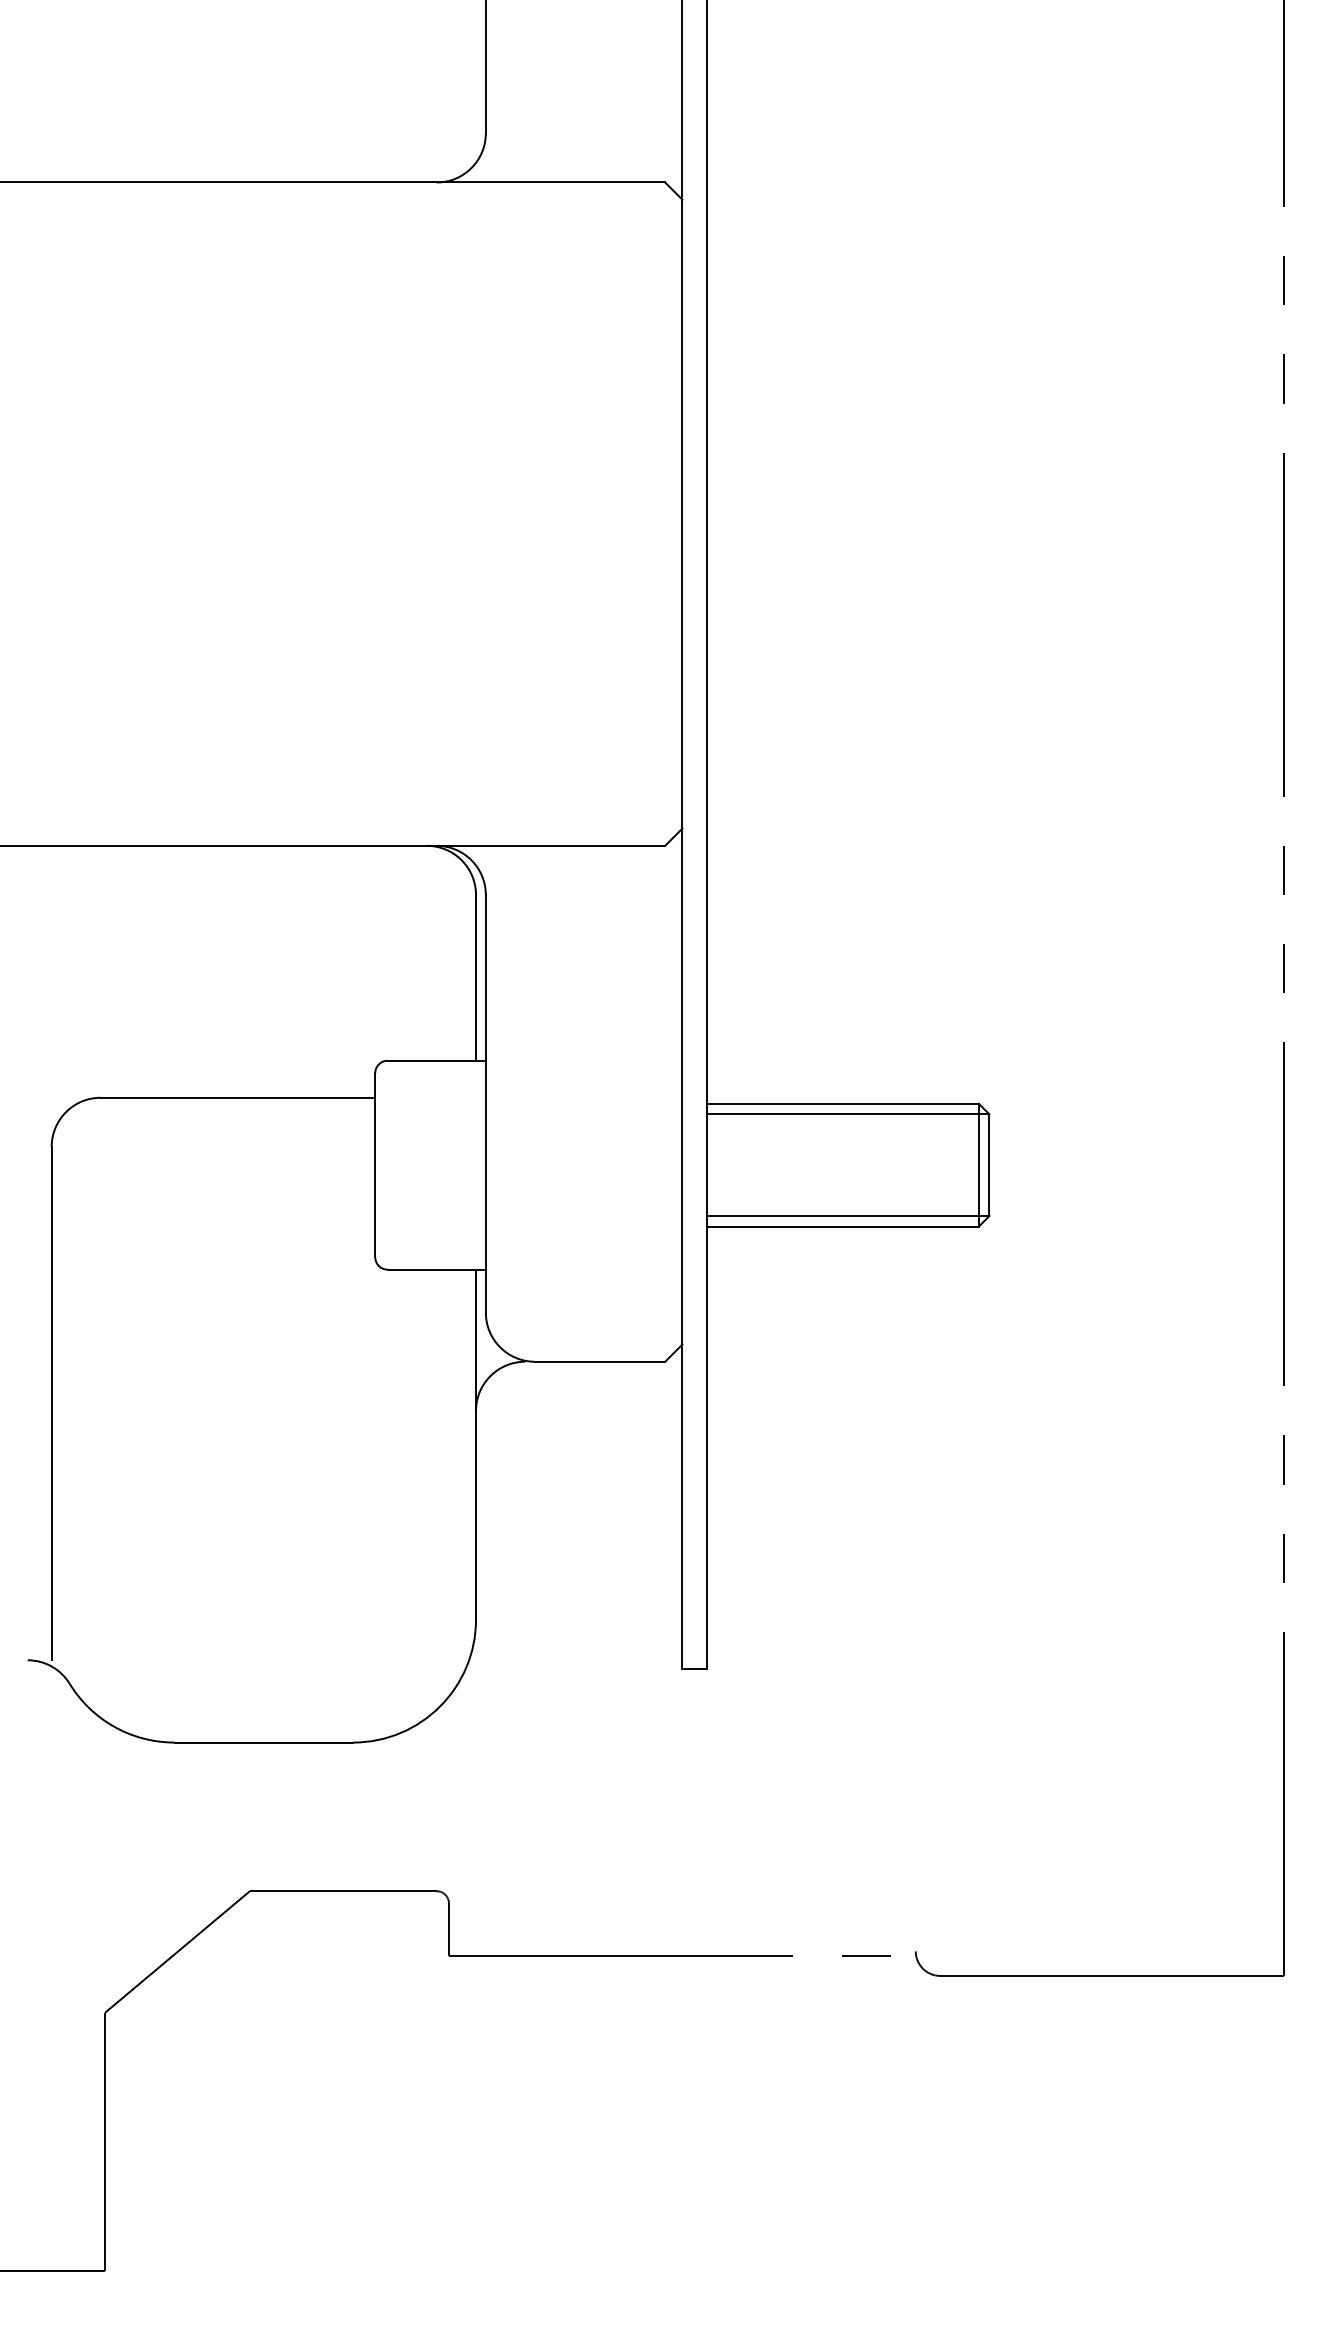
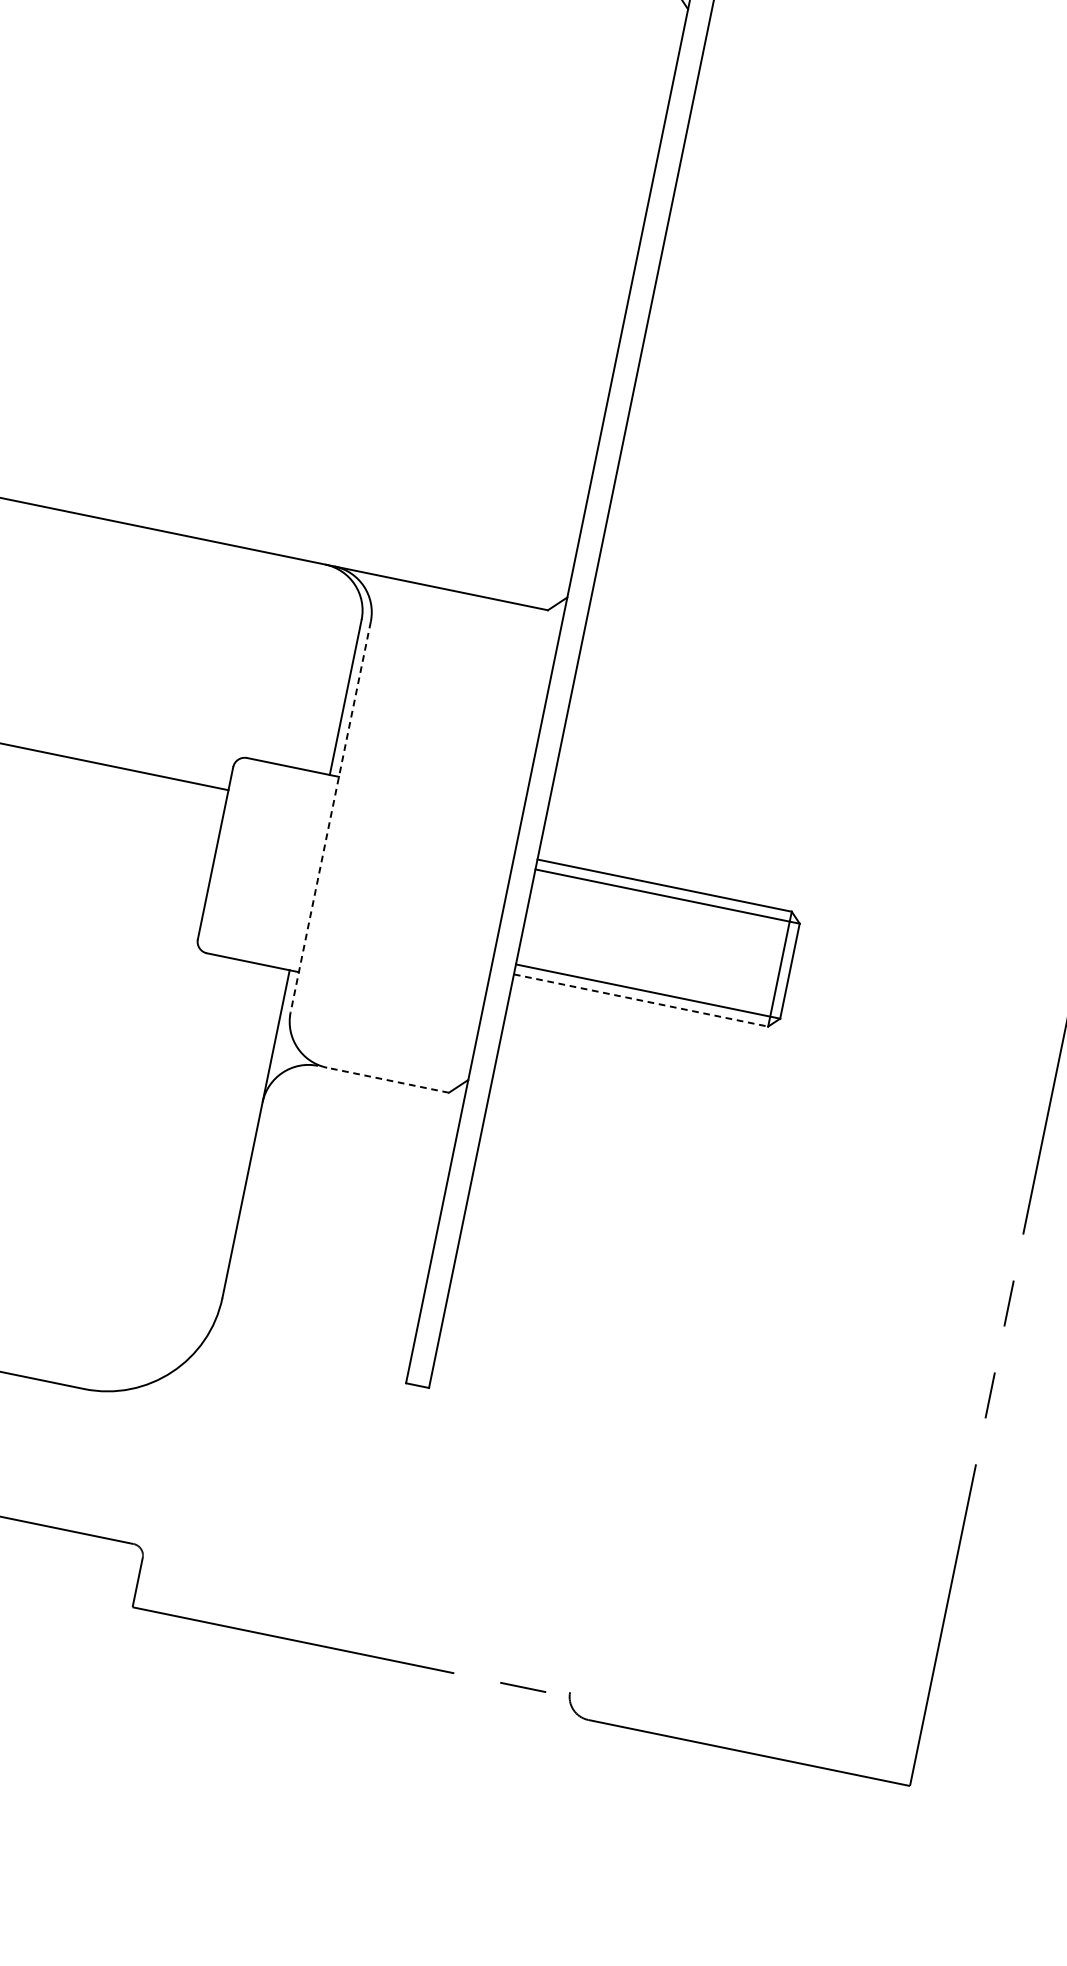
line: (485, 1103) -> (330, 816), solid -> dashed
line: (842, 1226) -> (640, 1000), solid -> dashed
line: (599, 1361) -> (387, 1079), solid -> dashed

